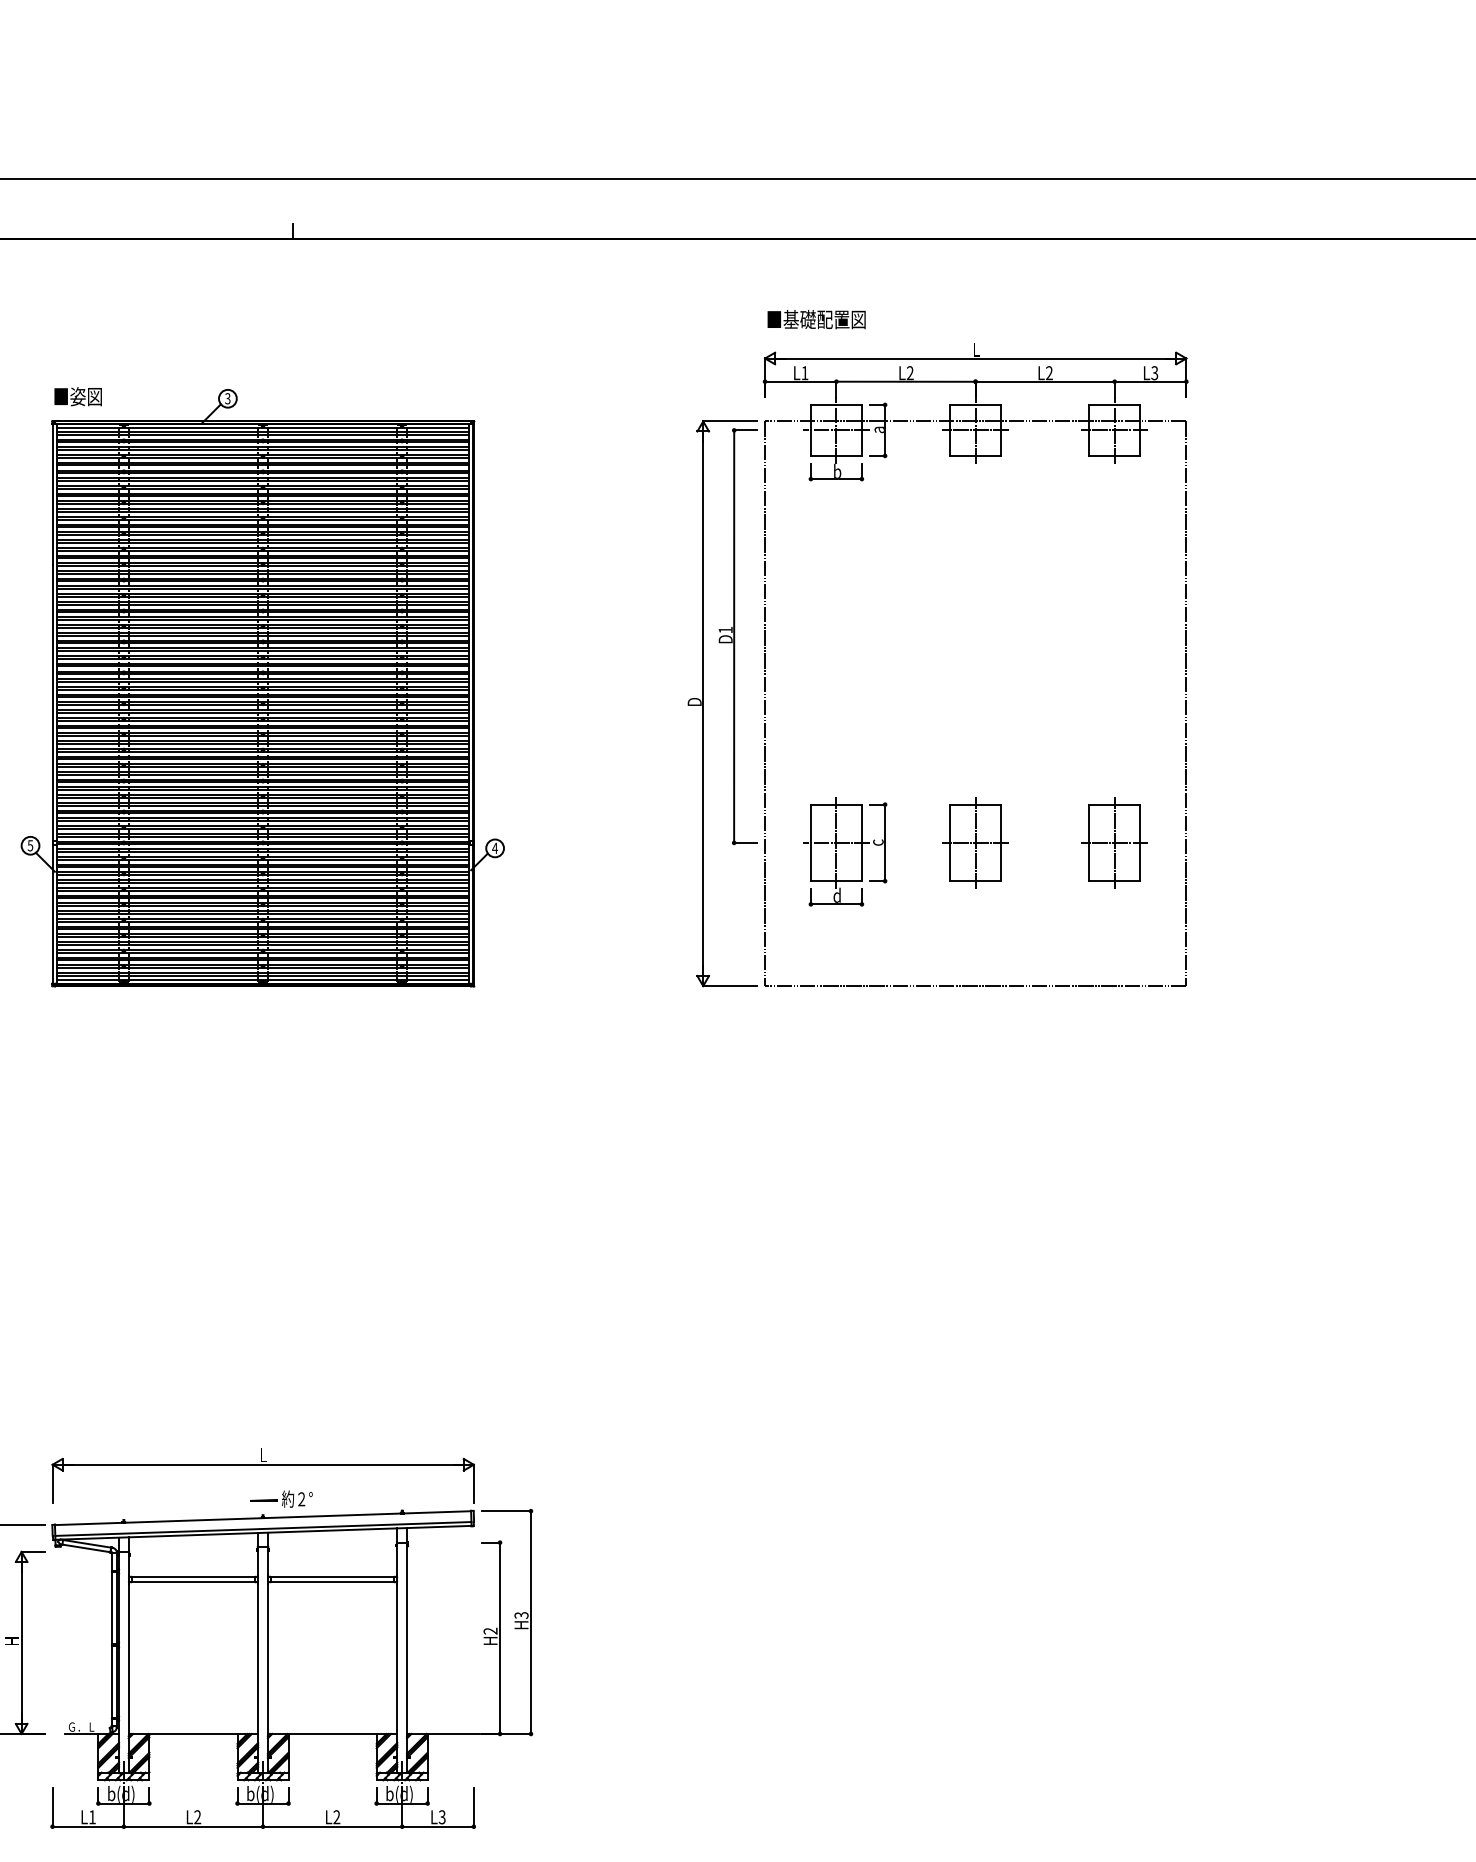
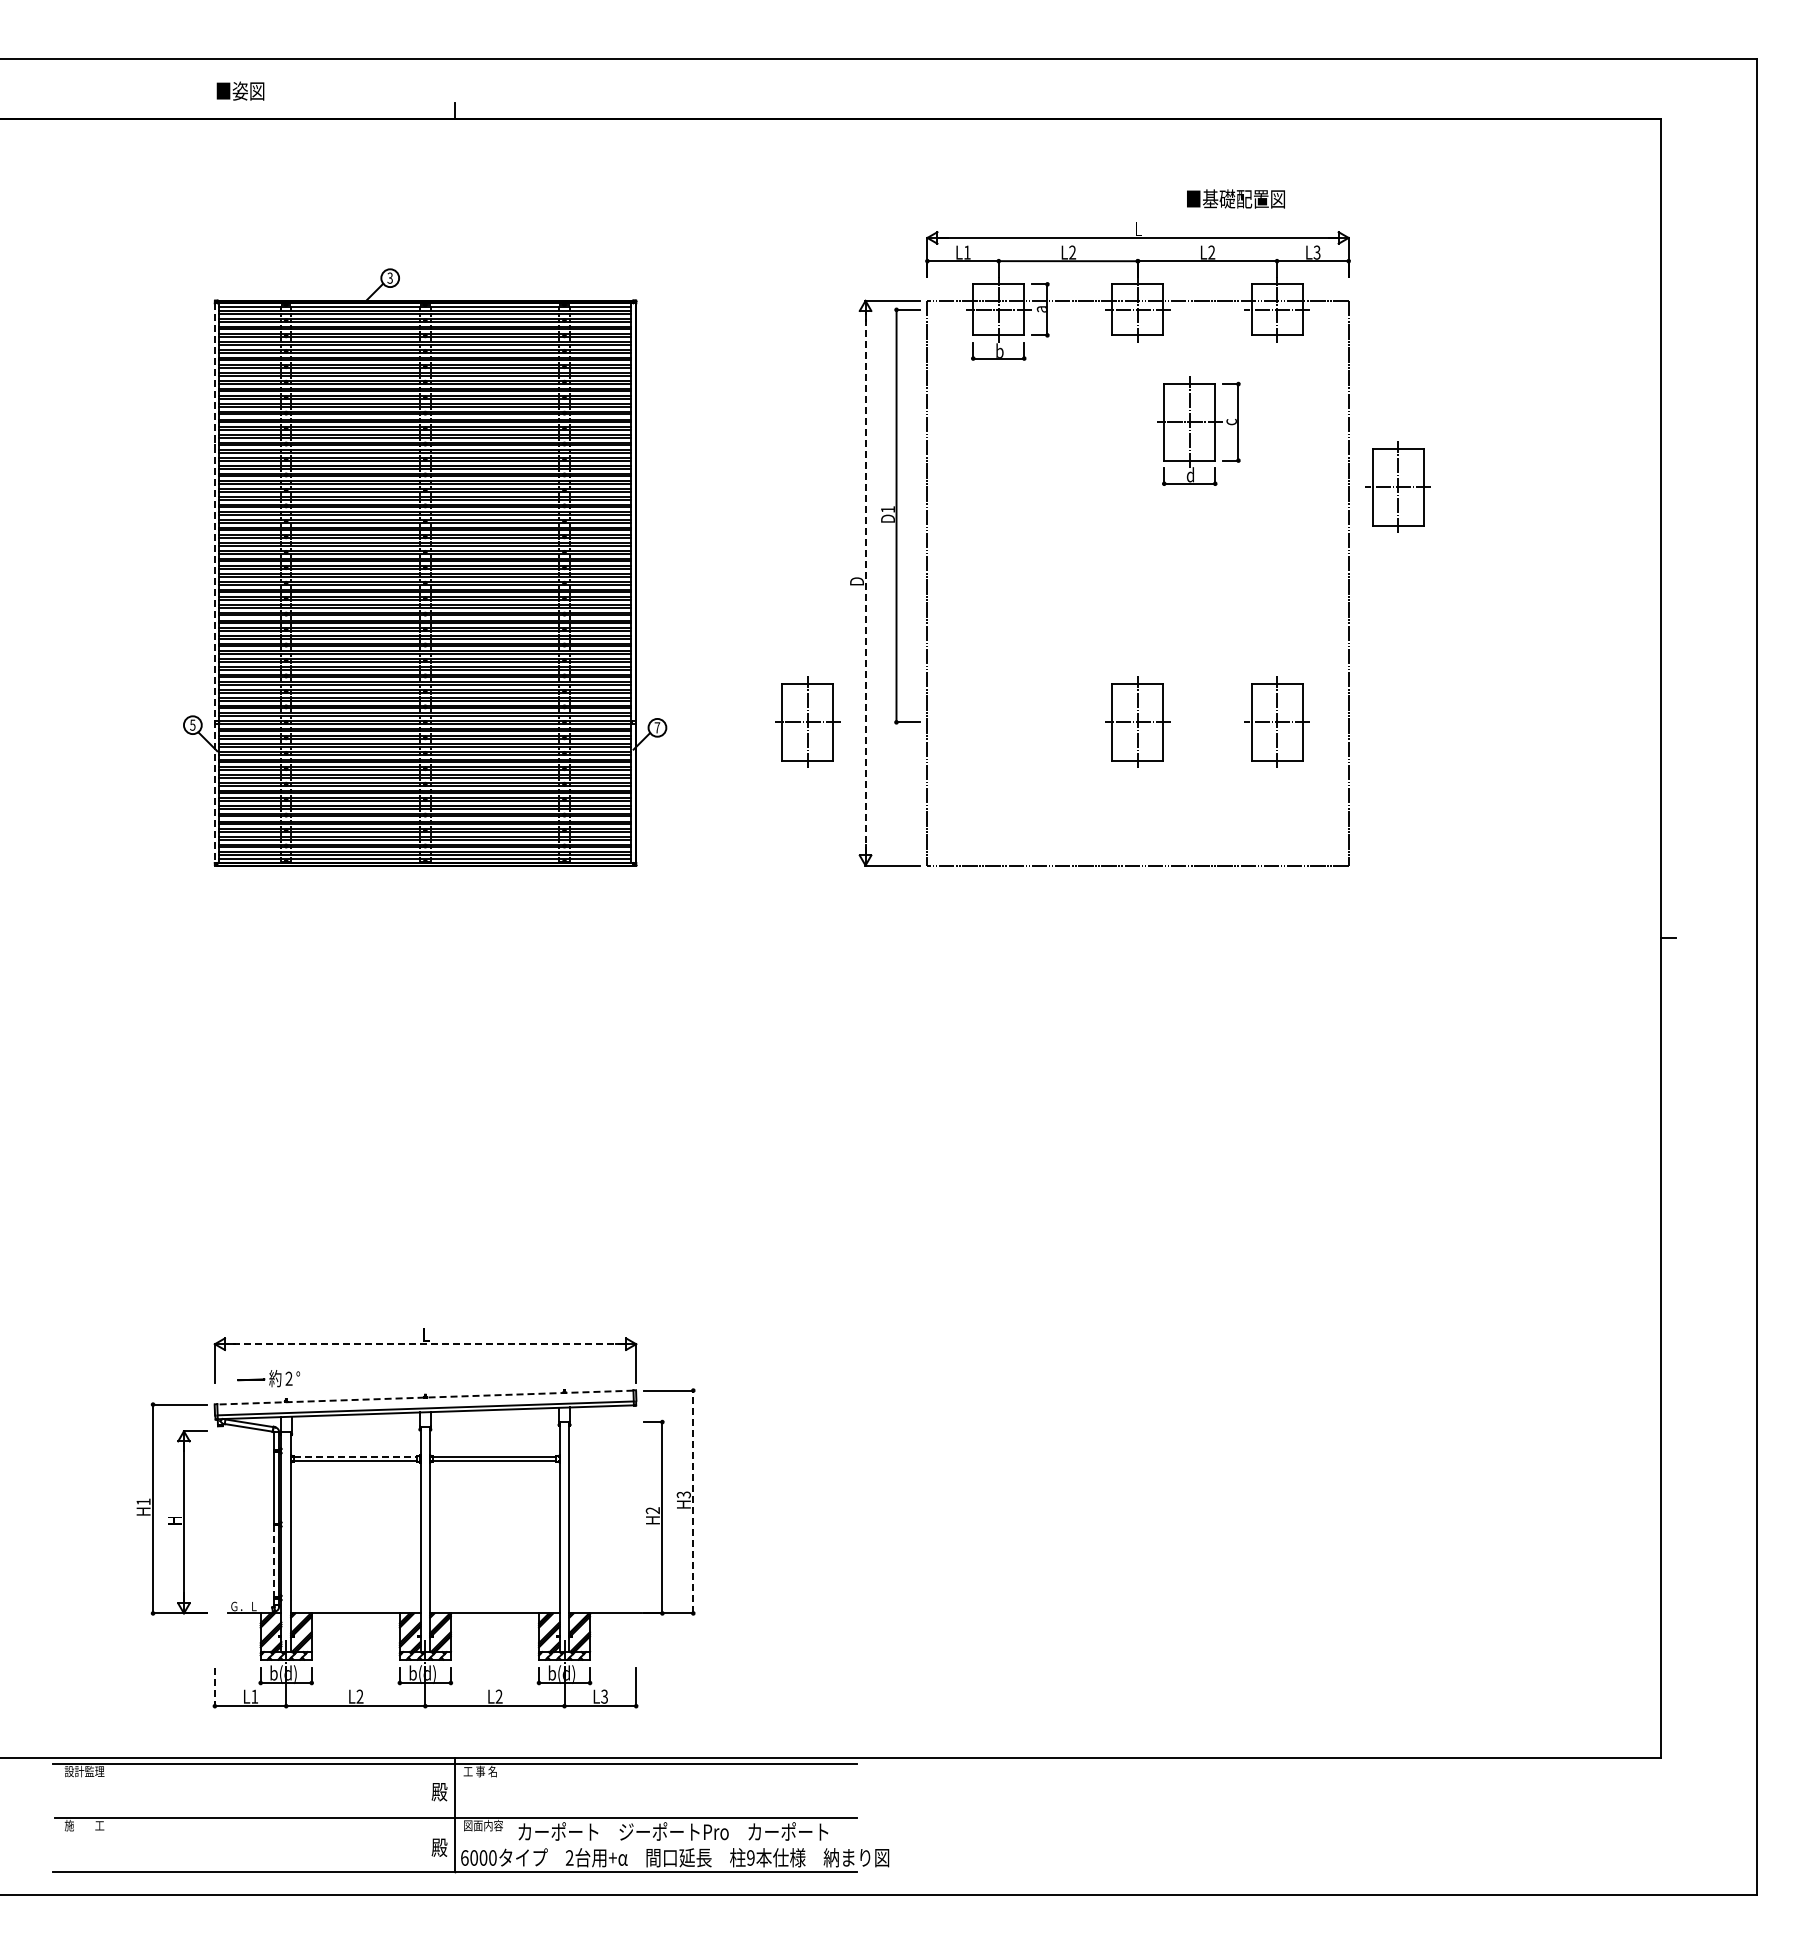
text: (816, 319) -> (1235, 198), moved
text: (78, 396) -> (240, 90), moved
part: (1235, 607) -> (1397, 486), added
line: (52, 704) -> (214, 583), solid -> dashed
line: (703, 704) -> (865, 583), solid -> dashed
part: (645, 842) -> (807, 721), added
text: (495, 848) -> (657, 727), 4 -> 7
part: (845, 851) -> (1198, 430), moved
line: (263, 1465) -> (425, 1344), solid -> dashed
part: (281, 1499) -> (268, 1378), moved
line: (262, 1518) -> (424, 1397), solid -> dashed
line: (194, 1577) -> (356, 1456), solid -> dashed
line: (531, 1622) -> (693, 1501), solid -> dashed
line: (112, 1682) -> (274, 1561), solid -> dashed
line: (52, 1808) -> (214, 1687), solid -> dashed

